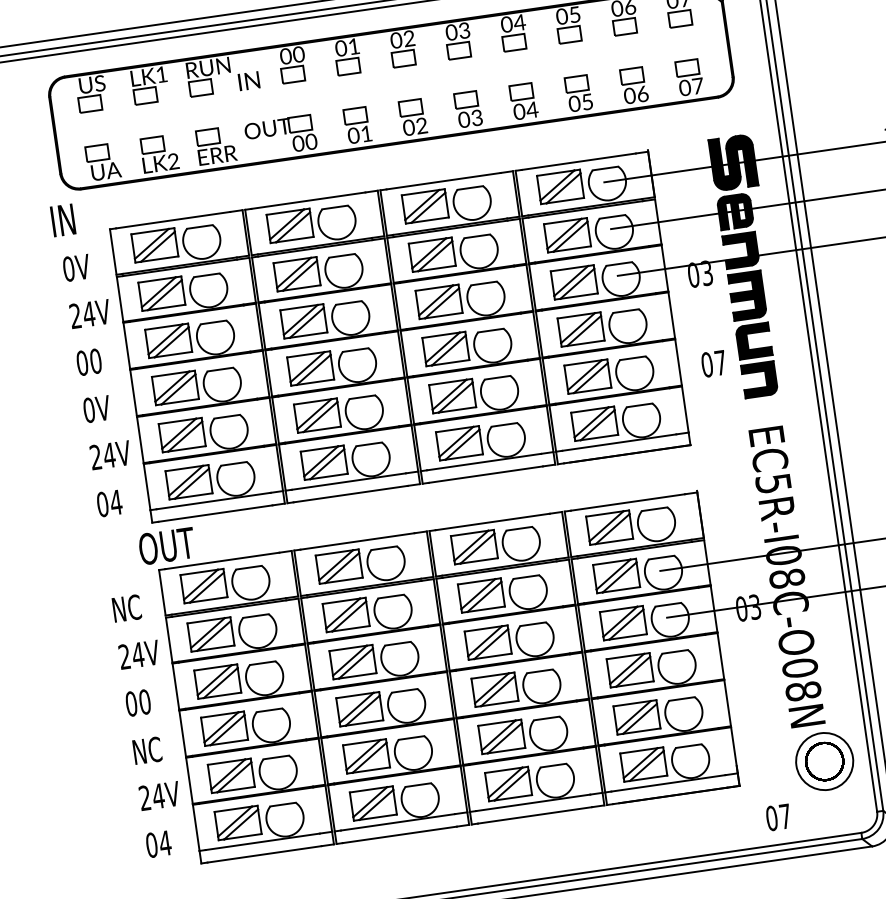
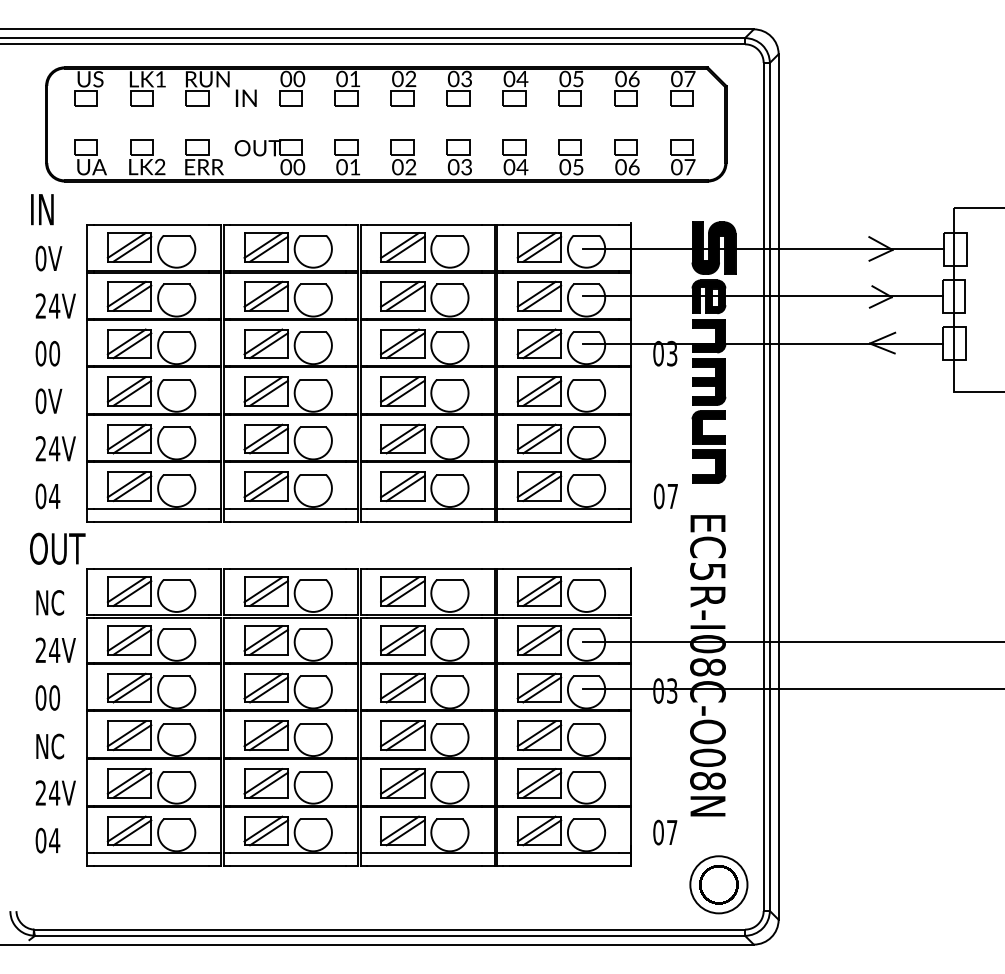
text: (713, 364) -> (665, 496), moved
text: (166, 545) -> (57, 548), moved
part: (824, 761) -> (718, 884), moved
text: (778, 817) -> (665, 832), moved

